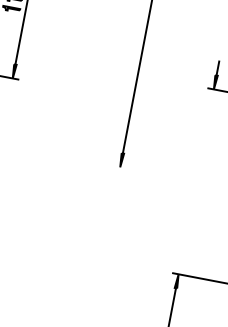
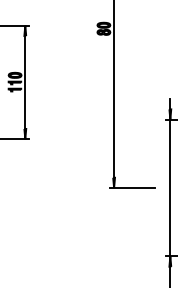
line: (144, 172) -> (132, 188), added
line: (196, 181) -> (170, 187), added

